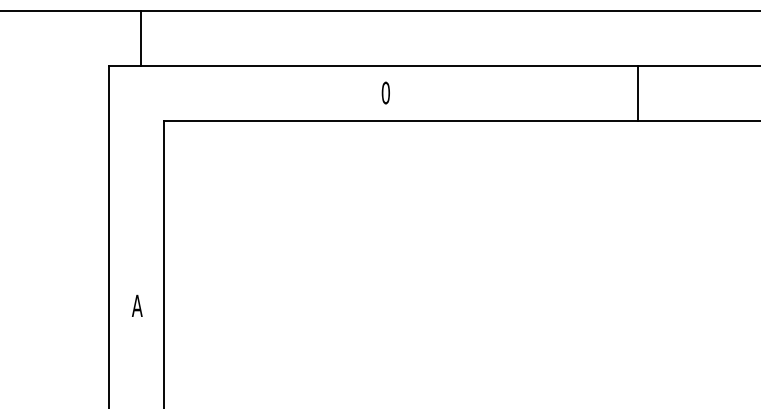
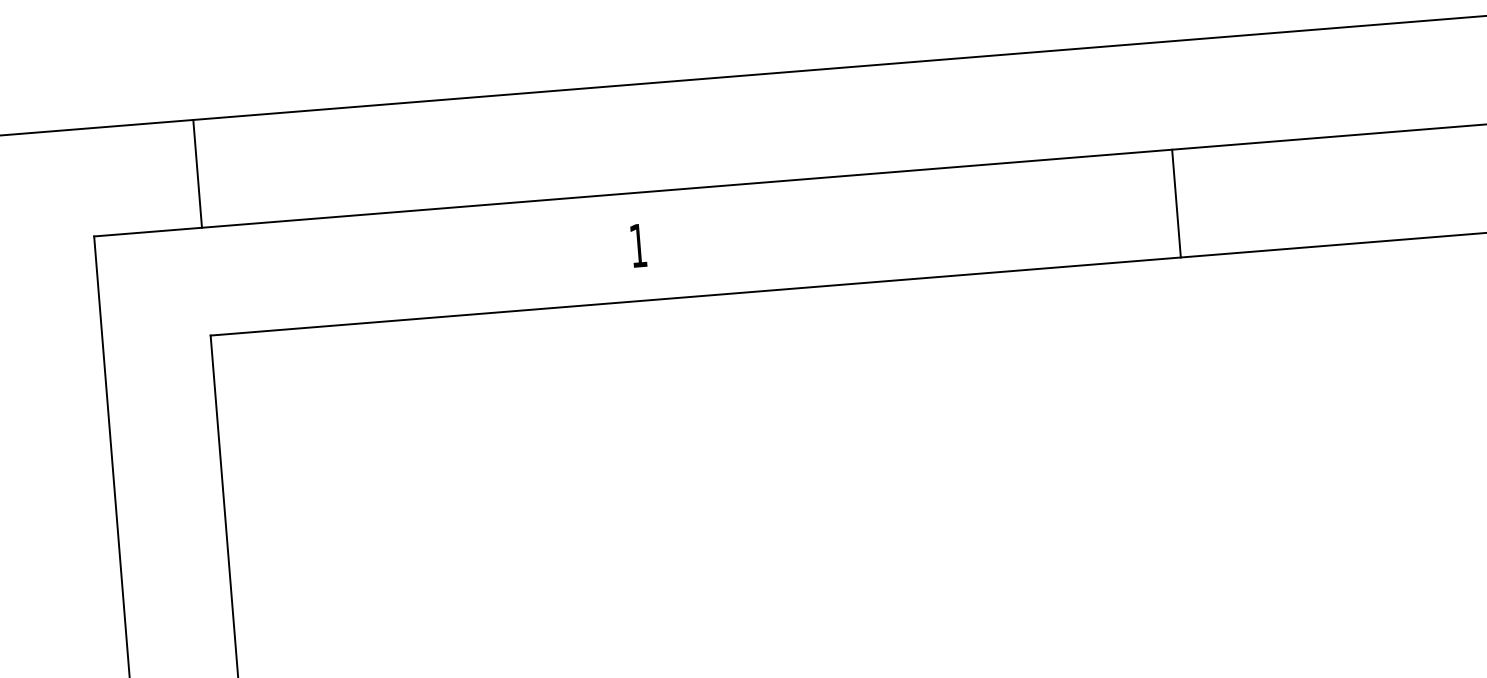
line: (141, 38) -> (198, 174), moved
text: (385, 92) -> (637, 244), 0 -> 1
line: (637, 93) -> (1176, 203), moved

